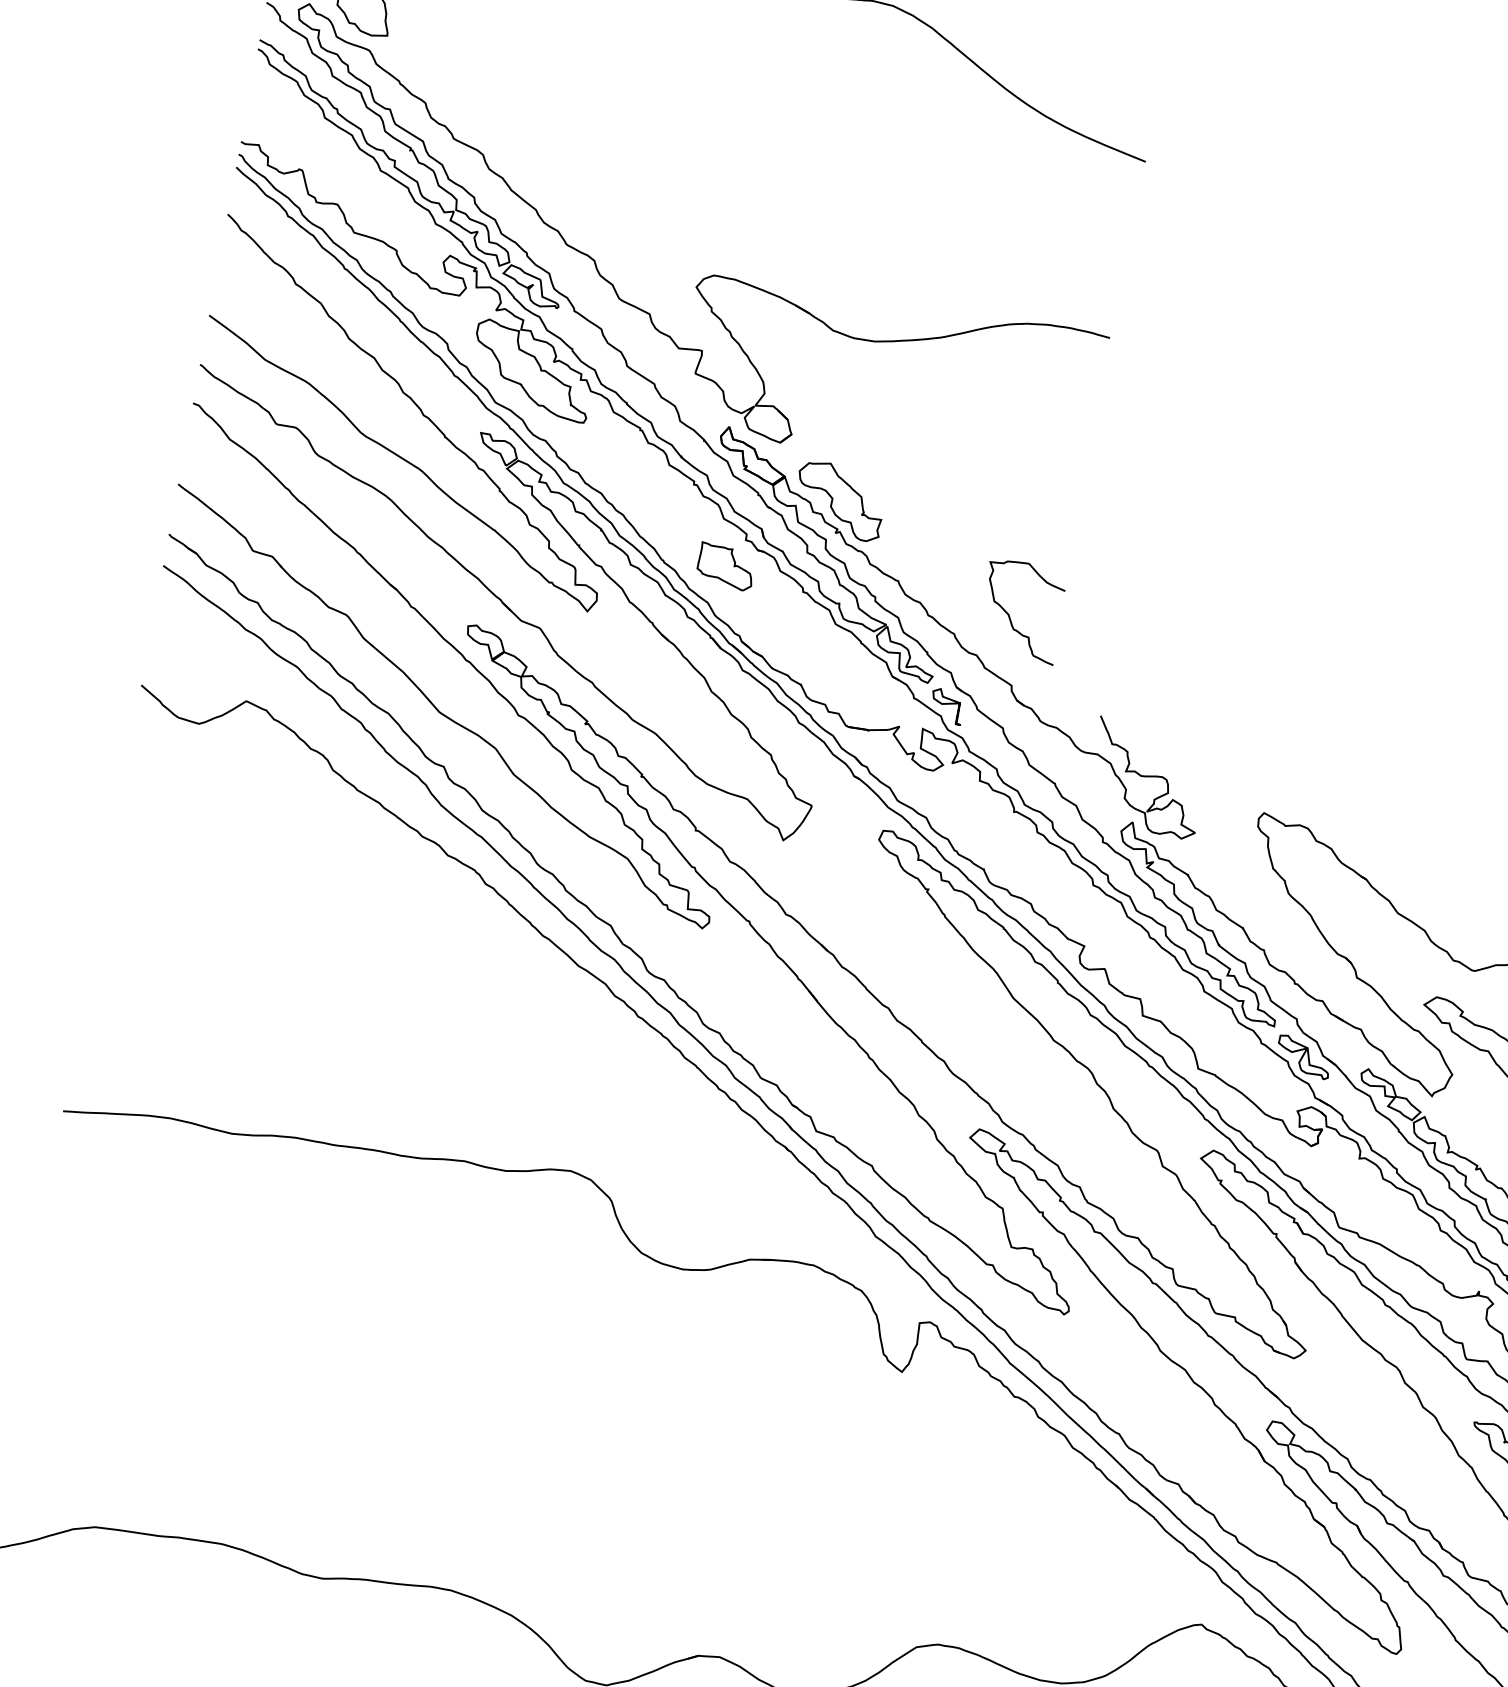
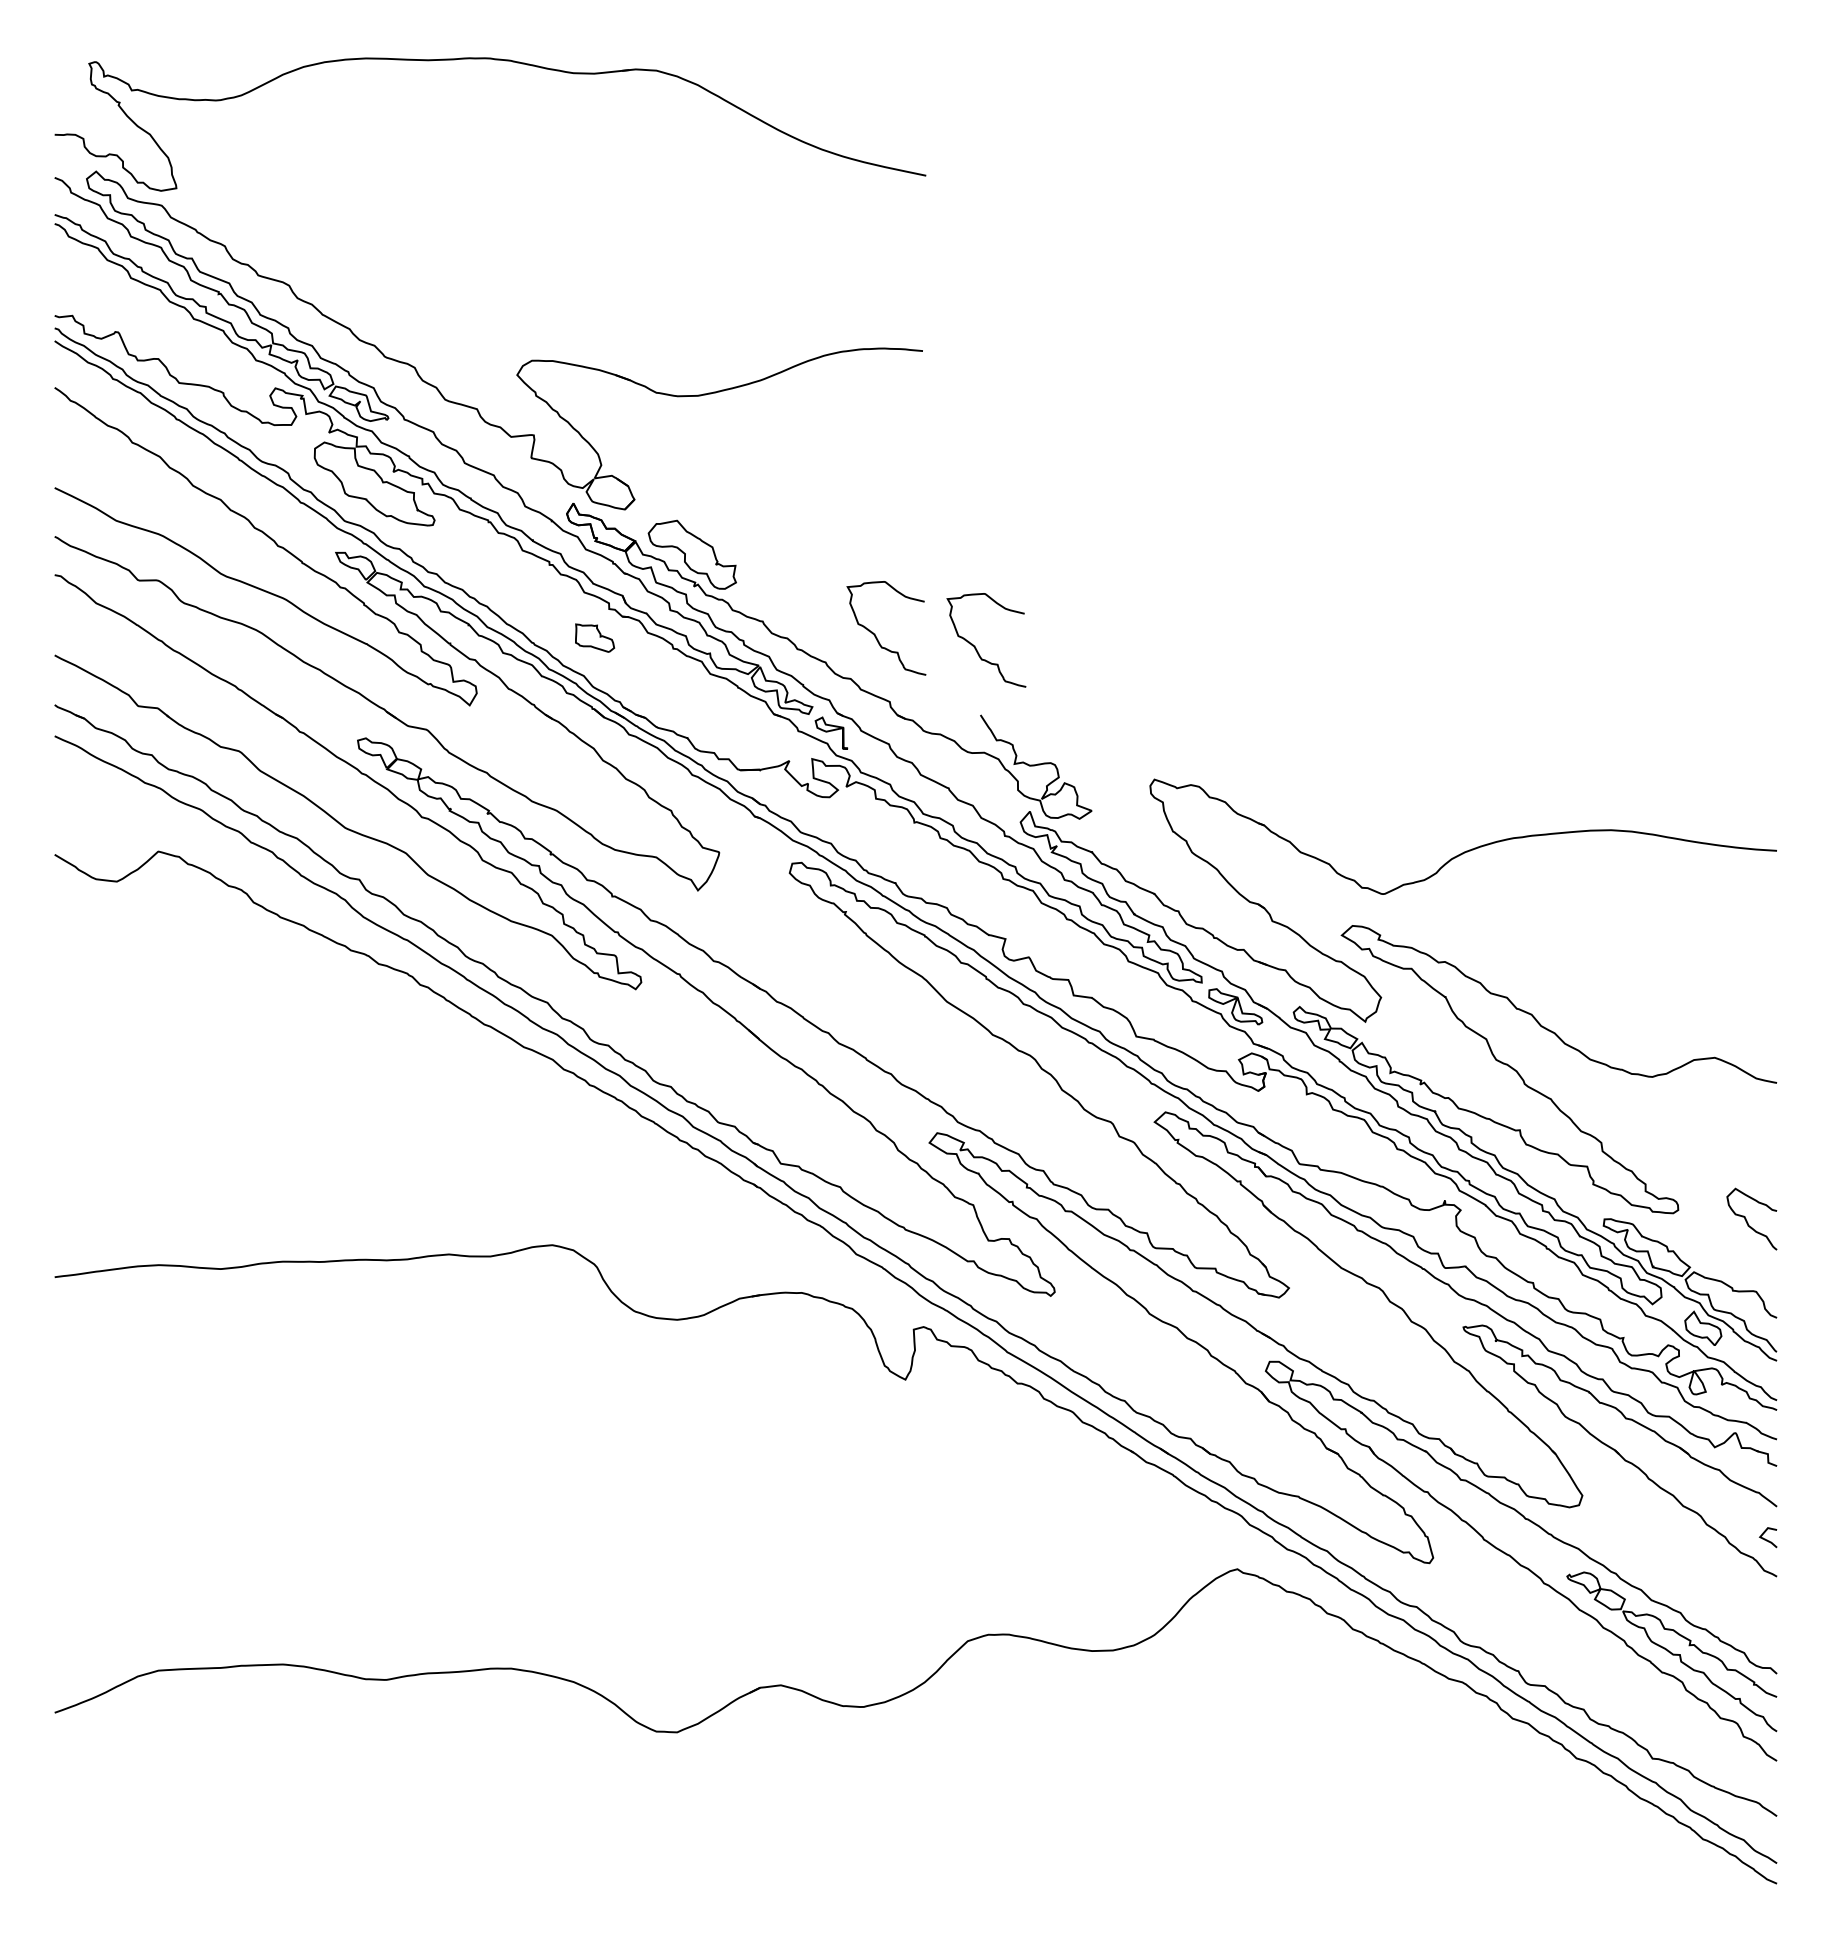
part: (725, 566) -> (594, 637), size x0.7
curve: (1108, 645) -> (975, 646), added

